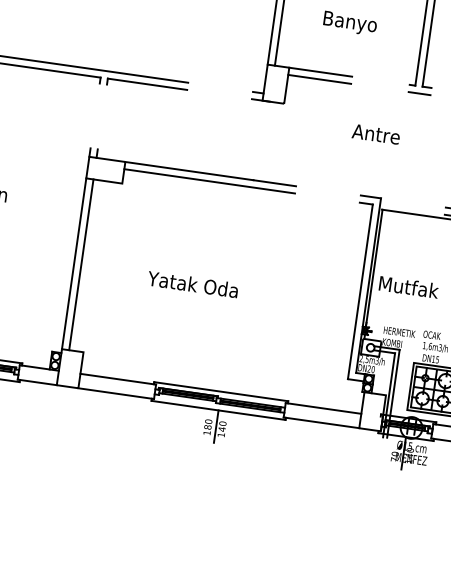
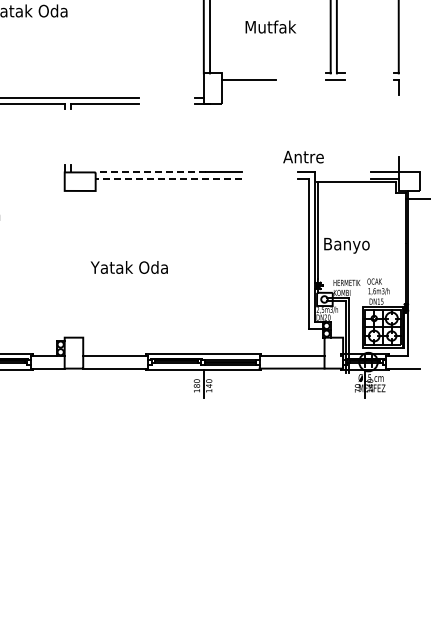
text: (353, 23) -> (271, 28), Banyo -> Mutfak
line: (320, 72) -> (249, 73), removed
text: (376, 134) -> (303, 157), moved
line: (189, 171) -> (150, 172), solid -> dashed
line: (209, 181) -> (168, 178), solid -> dashed
line: (74, 262) -> (64, 263), removed
line: (81, 263) -> (70, 263), removed
text: (192, 284) -> (128, 267), moved
text: (408, 289) -> (349, 245), Mutfak -> Banyo

